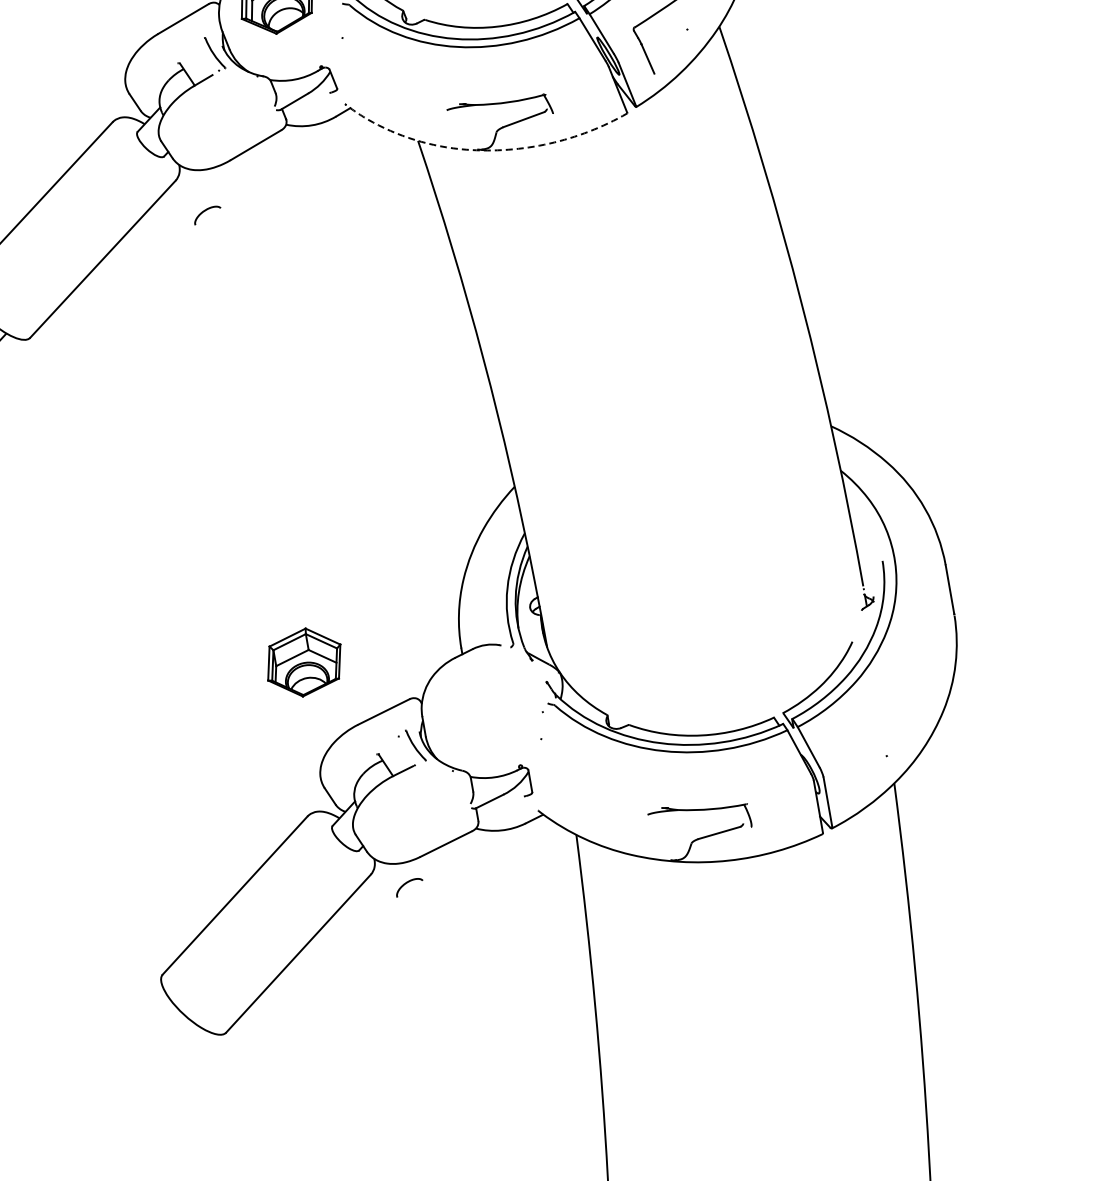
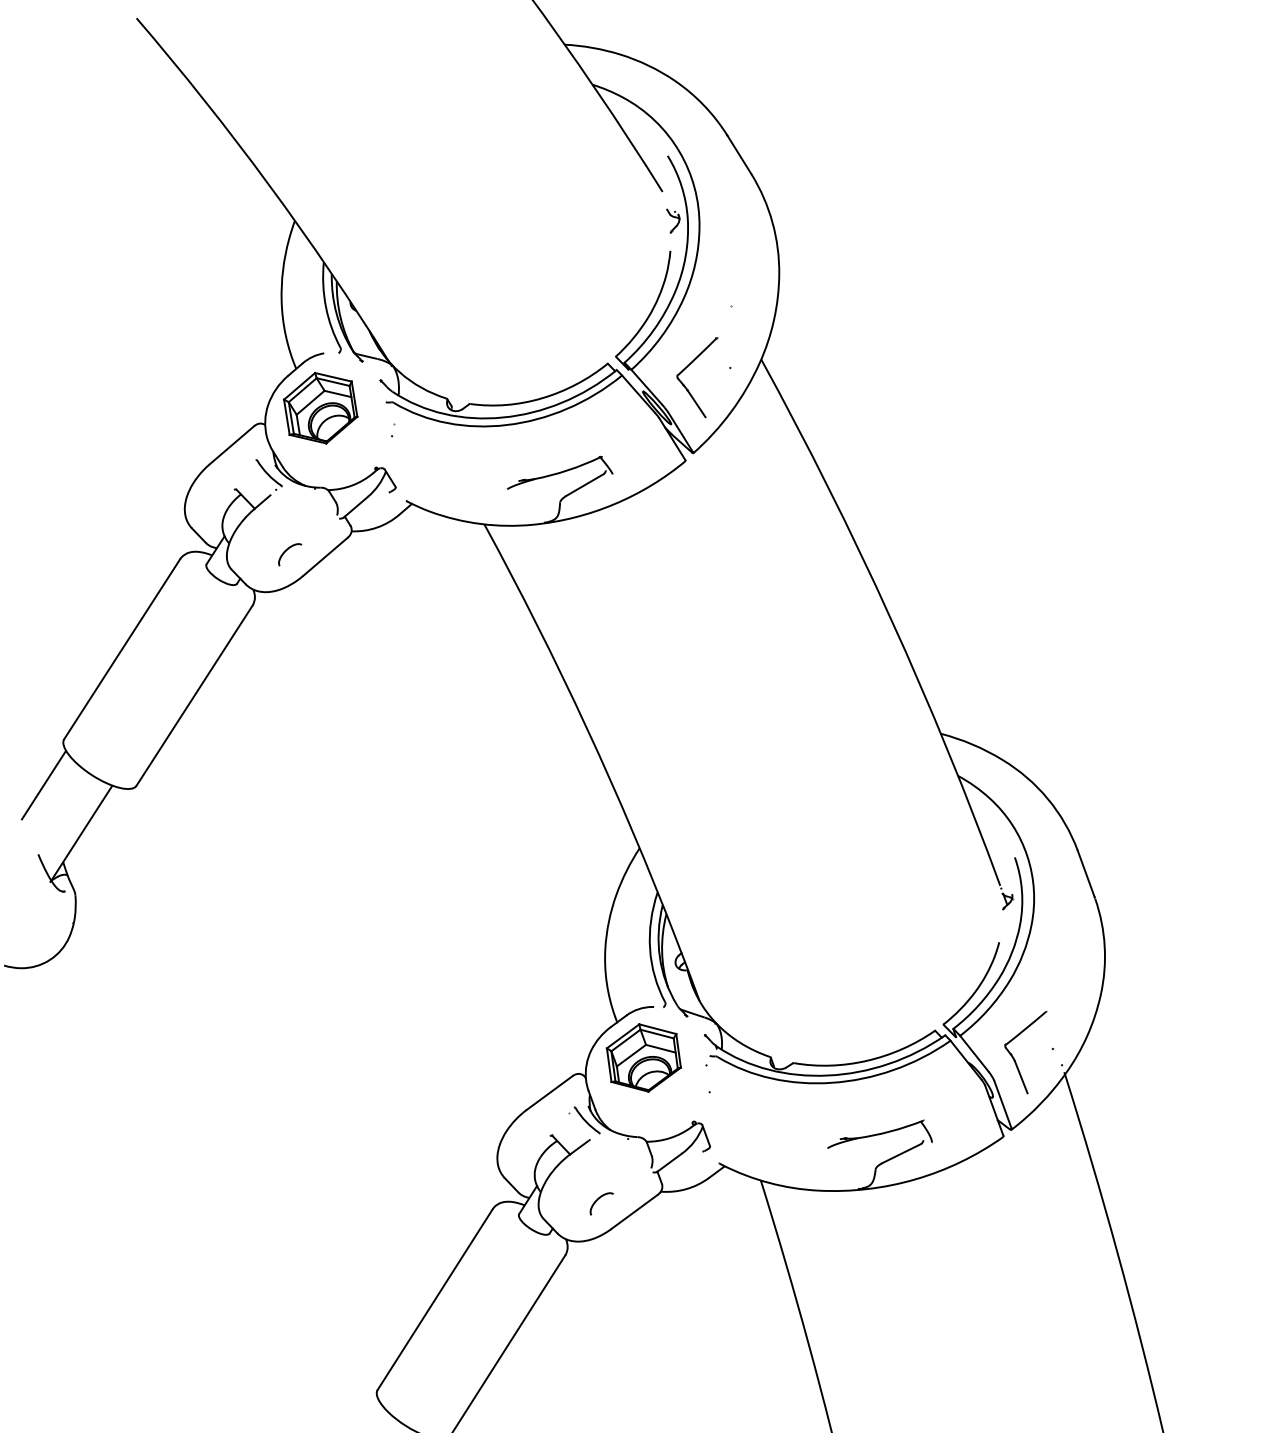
line: (478, 150) -> (545, 523), dashed -> solid
curve: (205, 211) -> (287, 550), moved
part: (303, 661) -> (643, 1057), moved
part: (848, 759) -> (1015, 1059), added
curve: (408, 883) -> (599, 1199), moved

